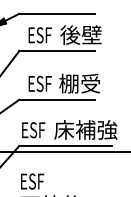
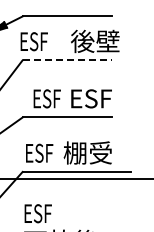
text: (39, 35) -> (33, 41), moved
line: (57, 51) -> (67, 60), solid -> dashed
text: (79, 83) -> (93, 98), 棚受 -> ESF
text: (85, 129) -> (100, 152), 床補強 -> 棚受

